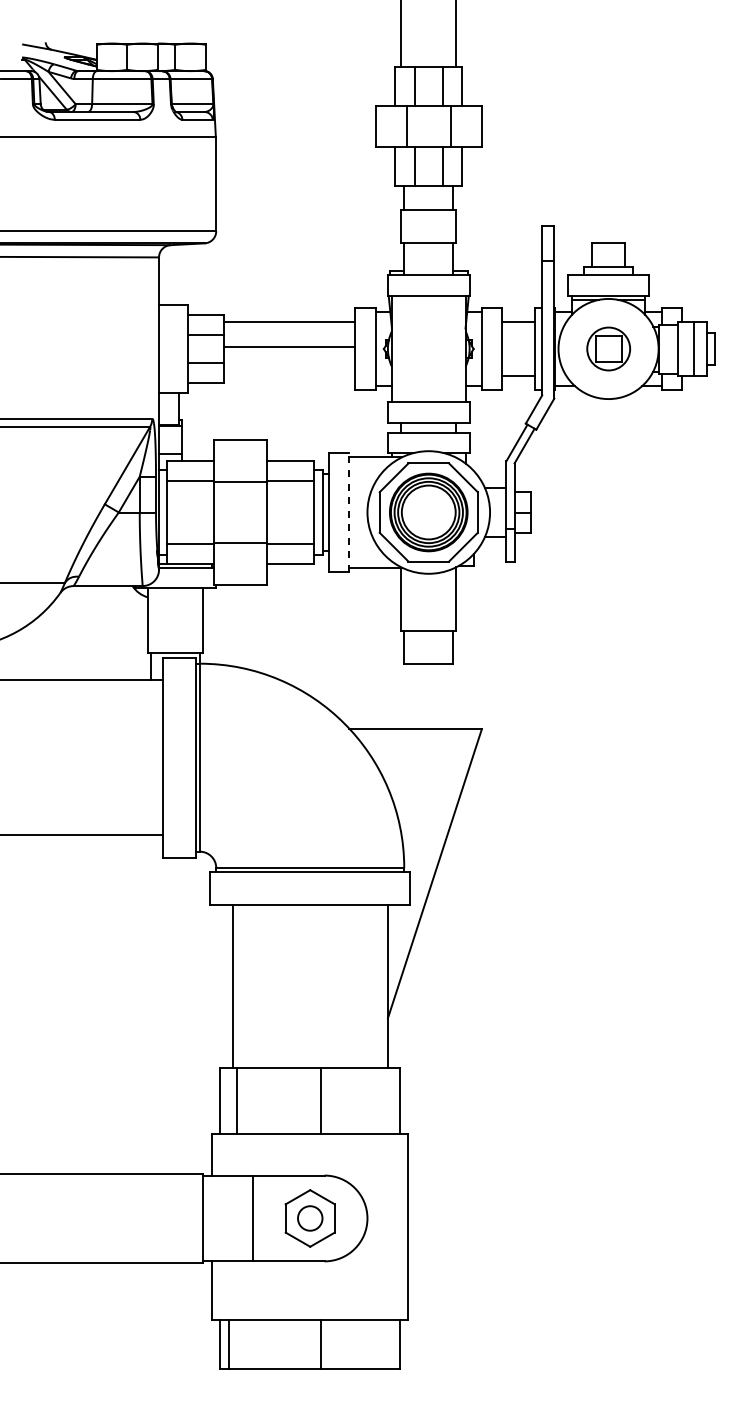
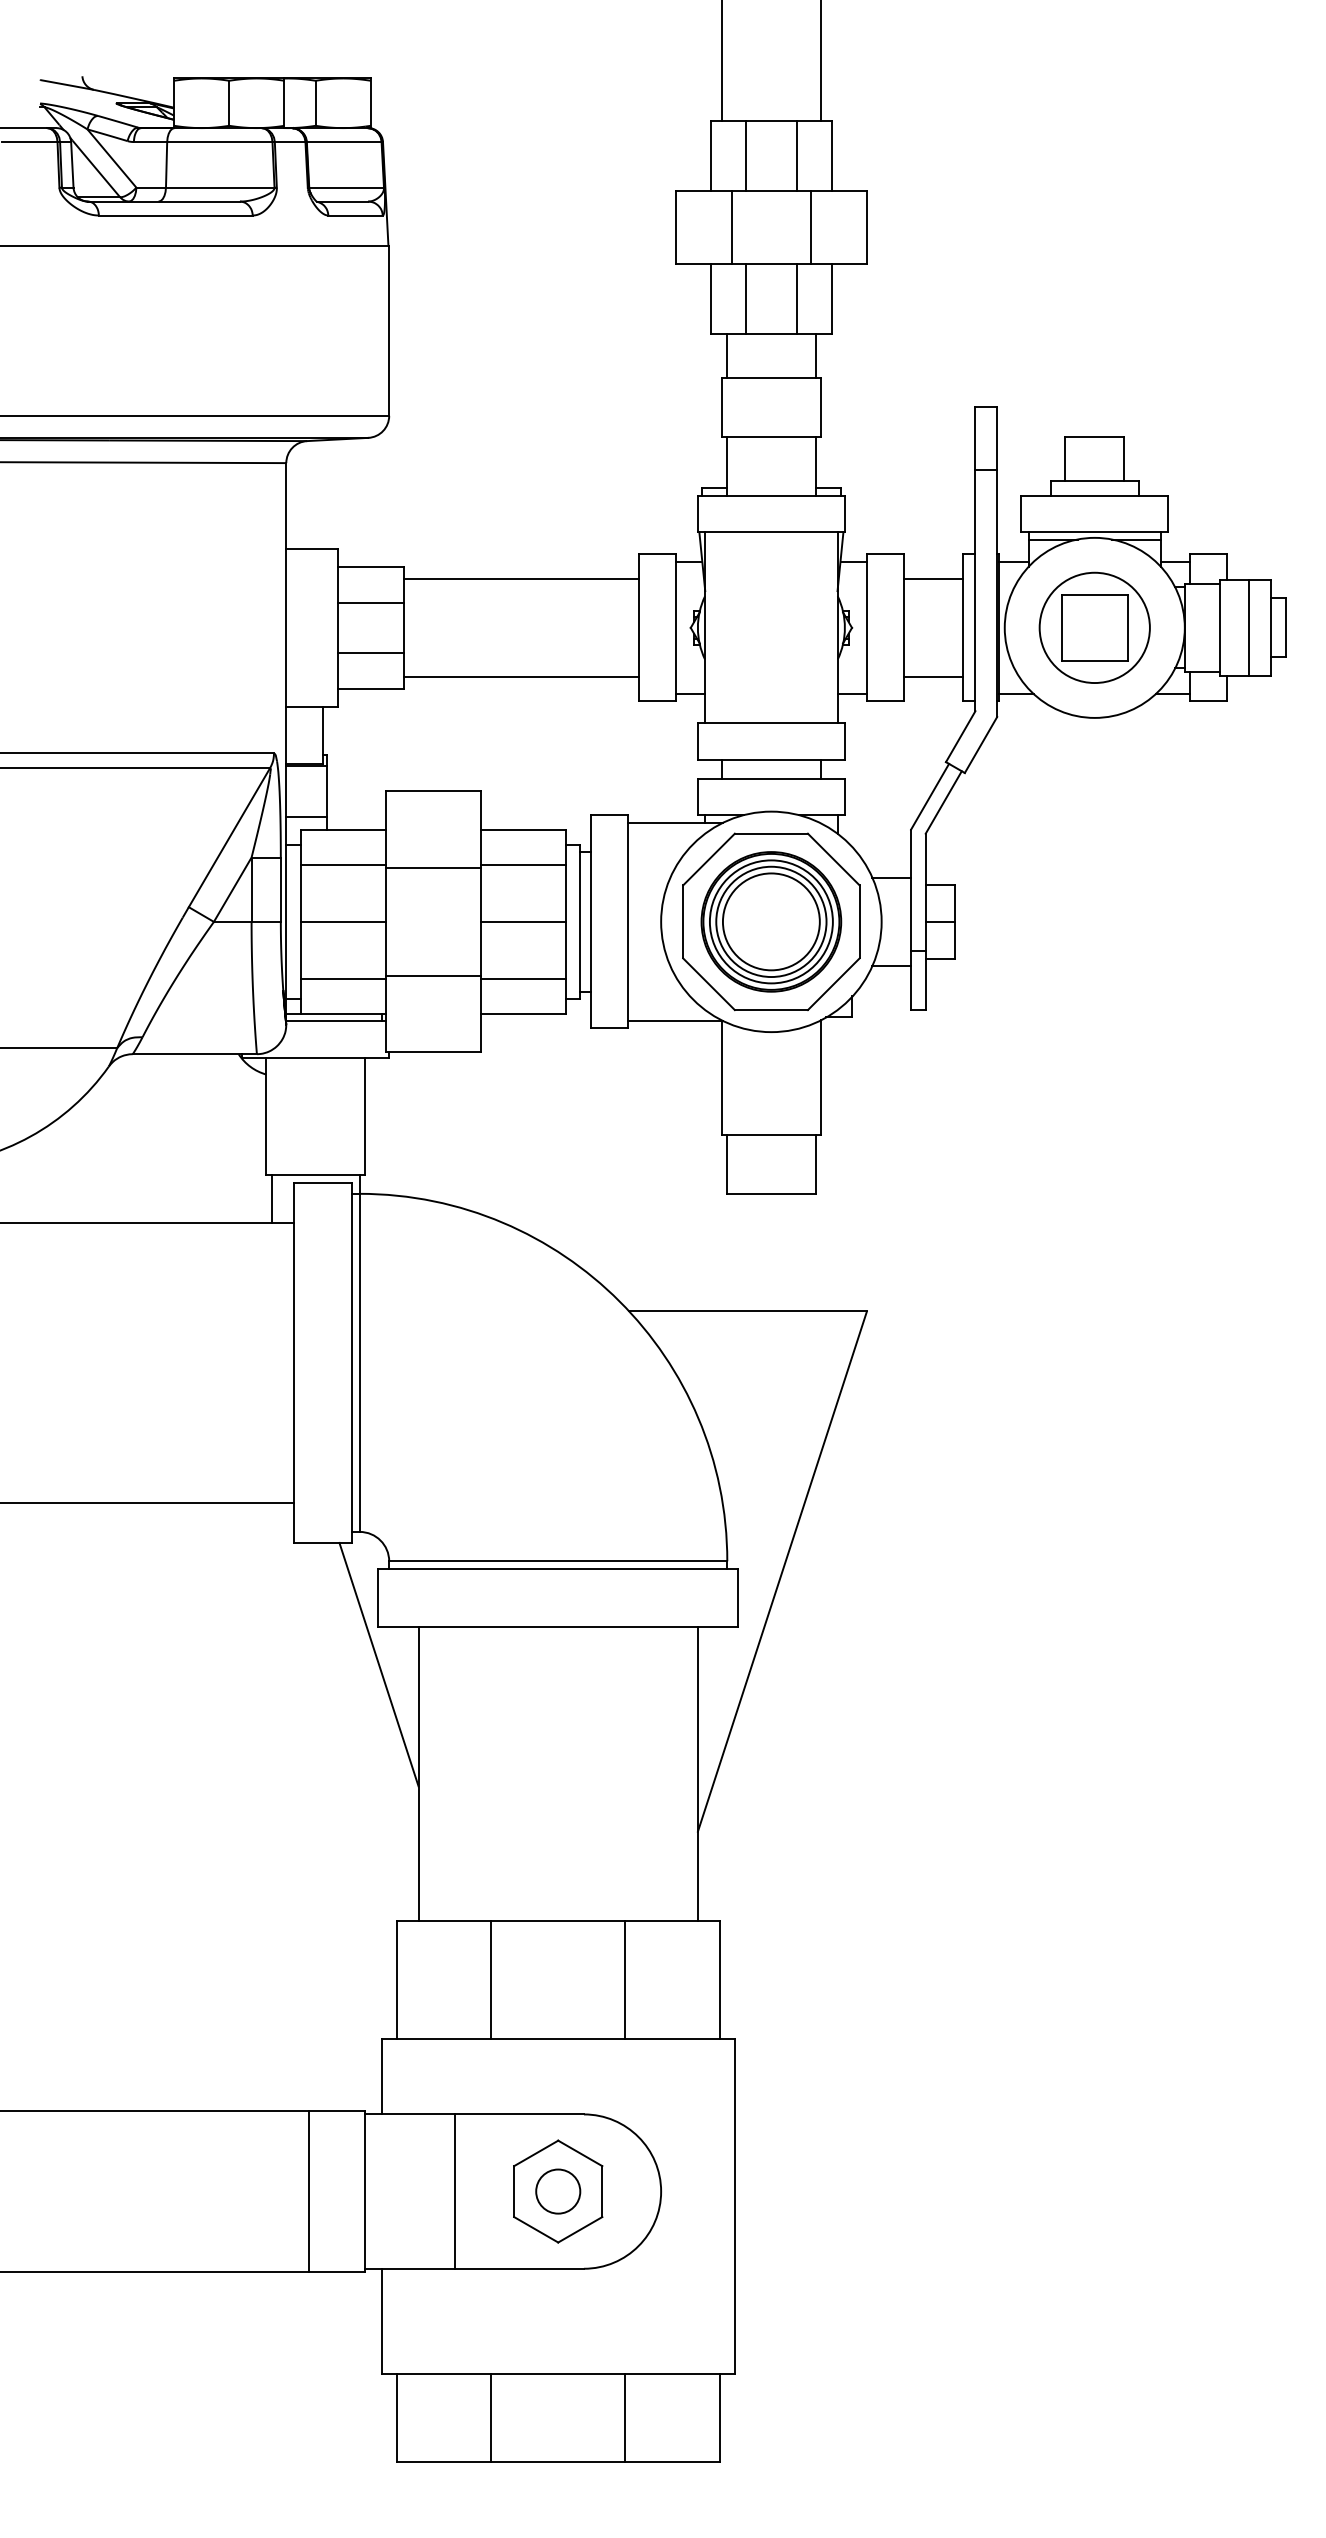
line: (289, 347) -> (520, 677), moved
part: (608, 348) -> (1094, 626), size x1.43
line: (190, 512) -> (342, 921), added
line: (290, 512) -> (522, 921), added
line: (349, 512) -> (628, 921), dashed -> solid
line: (210, 925) -> (378, 1664), added
line: (237, 1100) -> (492, 1979), moved
line: (320, 1100) -> (625, 1979), moved
line: (171, 1218) -> (308, 2191), added
line: (229, 1343) -> (492, 2416), moved
line: (320, 1343) -> (625, 2416), moved

